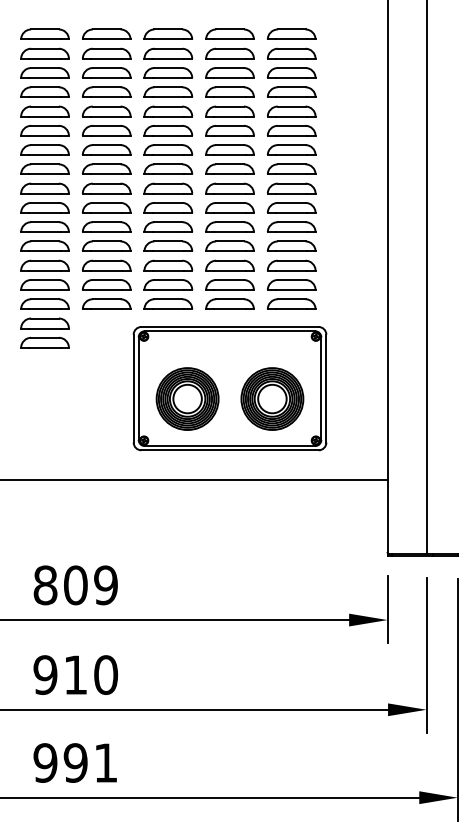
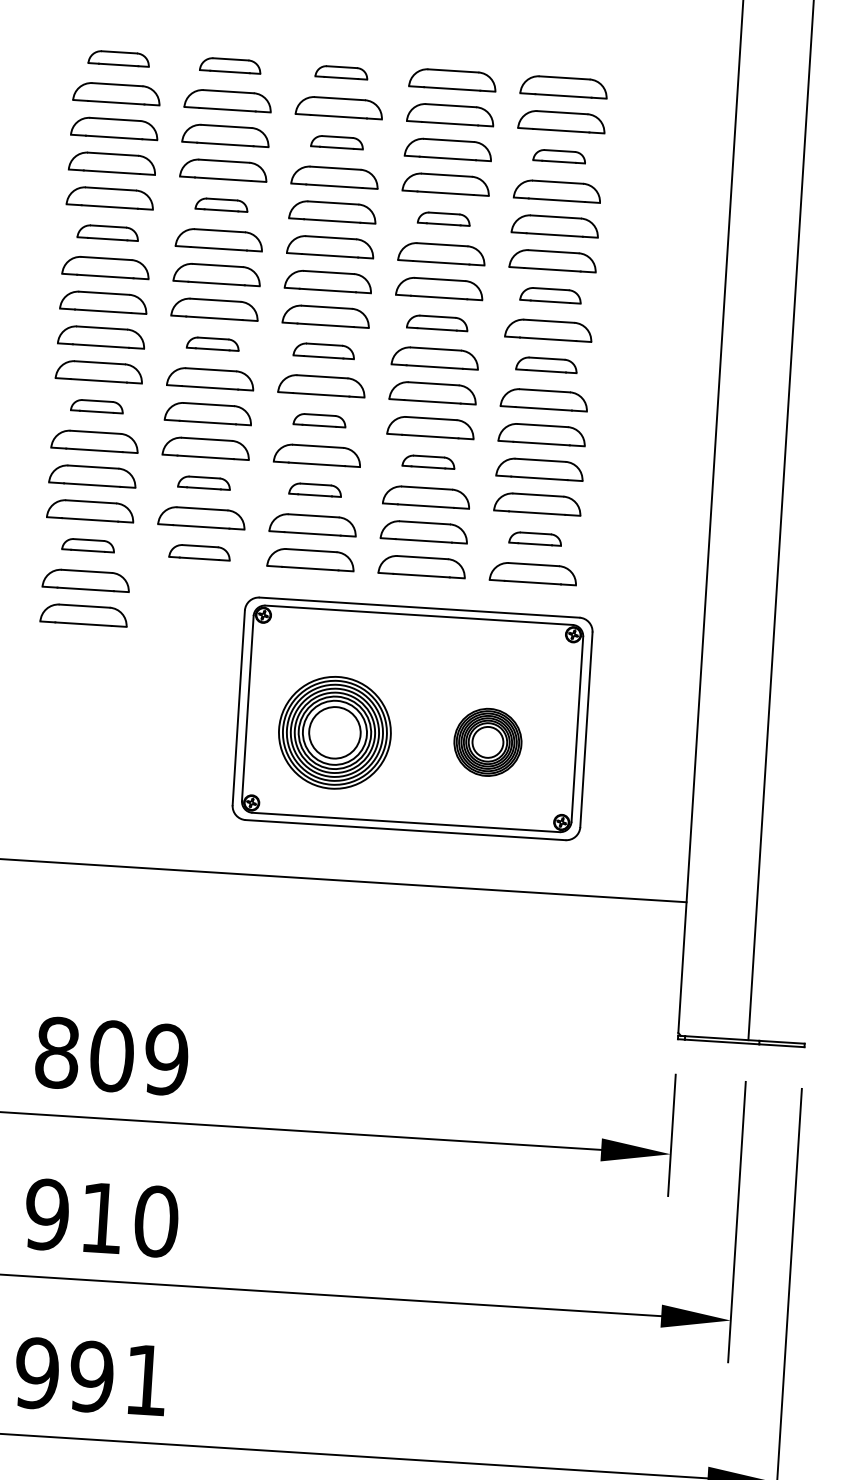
part: (44, 33) -> (118, 57), size x0.7
part: (106, 33) -> (230, 64), size x0.7
part: (168, 33) -> (341, 71), size x0.6
part: (168, 72) -> (337, 141), size x0.6
part: (291, 72) -> (559, 155), size x0.6
part: (106, 111) -> (221, 204), size x0.6
part: (229, 111) -> (443, 218), size x0.6
part: (44, 130) -> (107, 232), size x0.7
part: (291, 149) -> (550, 294), size x0.7
part: (229, 168) -> (436, 321), size x0.7
part: (106, 188) -> (212, 343), size x0.6
part: (168, 188) -> (324, 350), size x0.7
part: (291, 188) -> (546, 364), size x0.7
part: (44, 226) -> (96, 405), size x0.6
part: (168, 226) -> (320, 419), size x0.6
part: (229, 245) -> (427, 460), size x0.6
part: (106, 265) -> (203, 482), size x0.6
part: (168, 265) -> (315, 489), size x0.6
part: (291, 284) -> (535, 537), size x0.6
part: (44, 303) -> (87, 544), size x0.6
part: (106, 303) -> (199, 551), size x0.7
part: (272, 398) -> (488, 741), size x0.6

